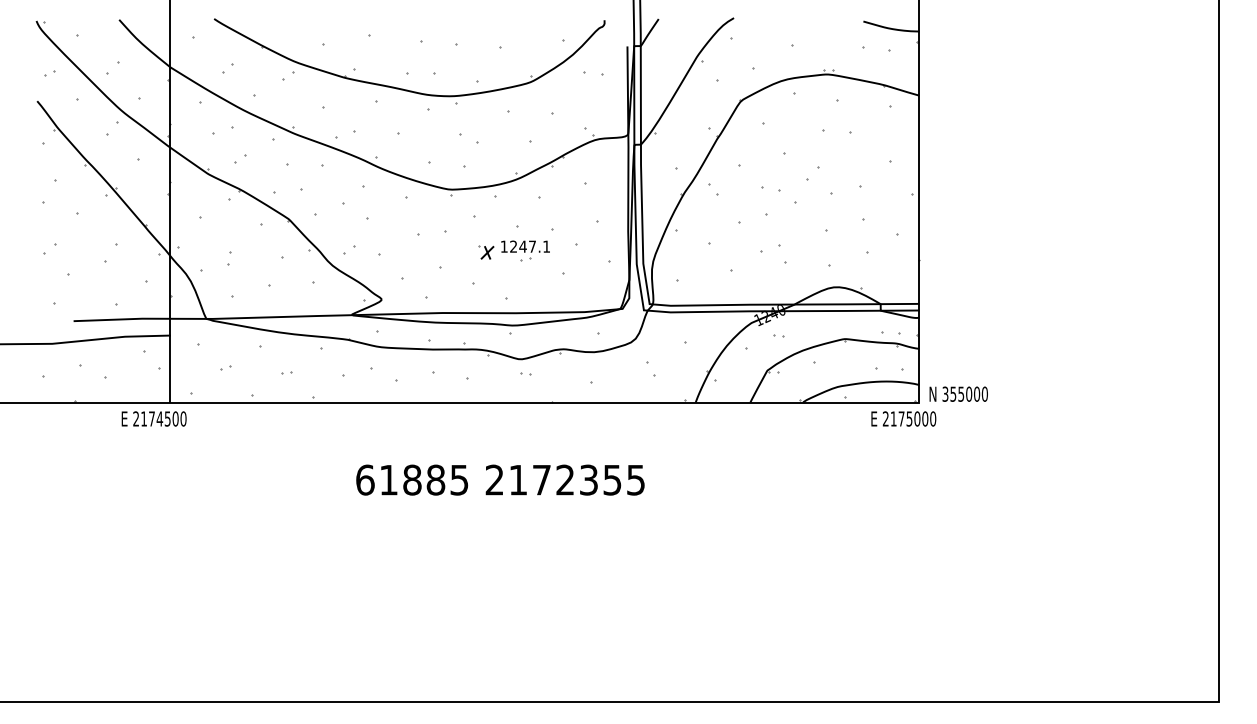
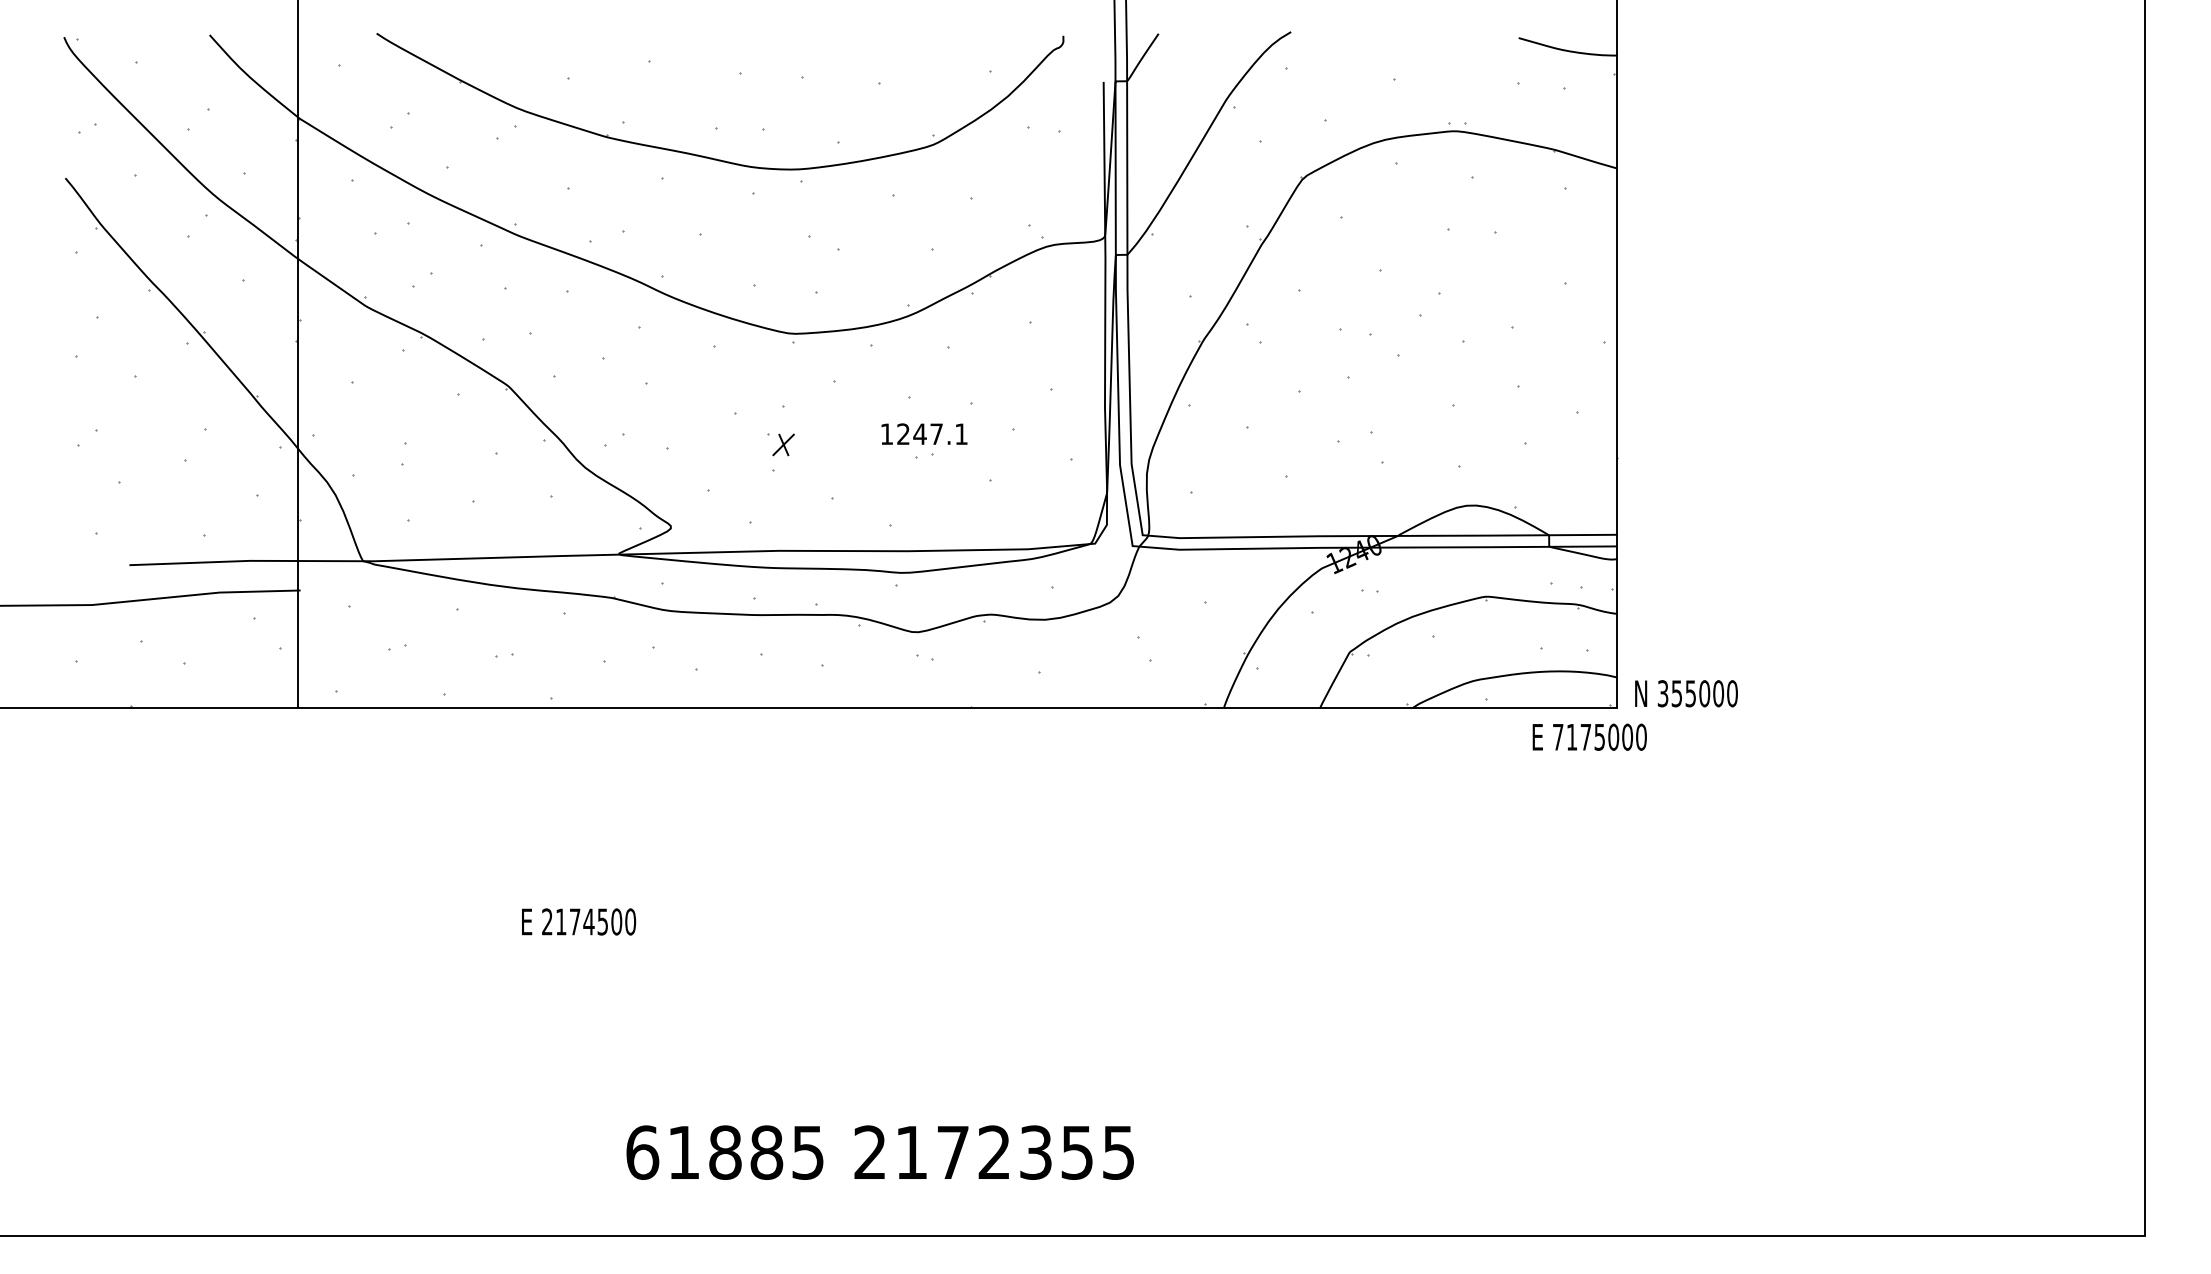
part: (486, 252) -> (781, 444), moved
text: (153, 418) -> (577, 921), moved
text: (885, 418) -> (1557, 736), 2175000 -> 7175000
text: (500, 479) -> (880, 1151), moved

